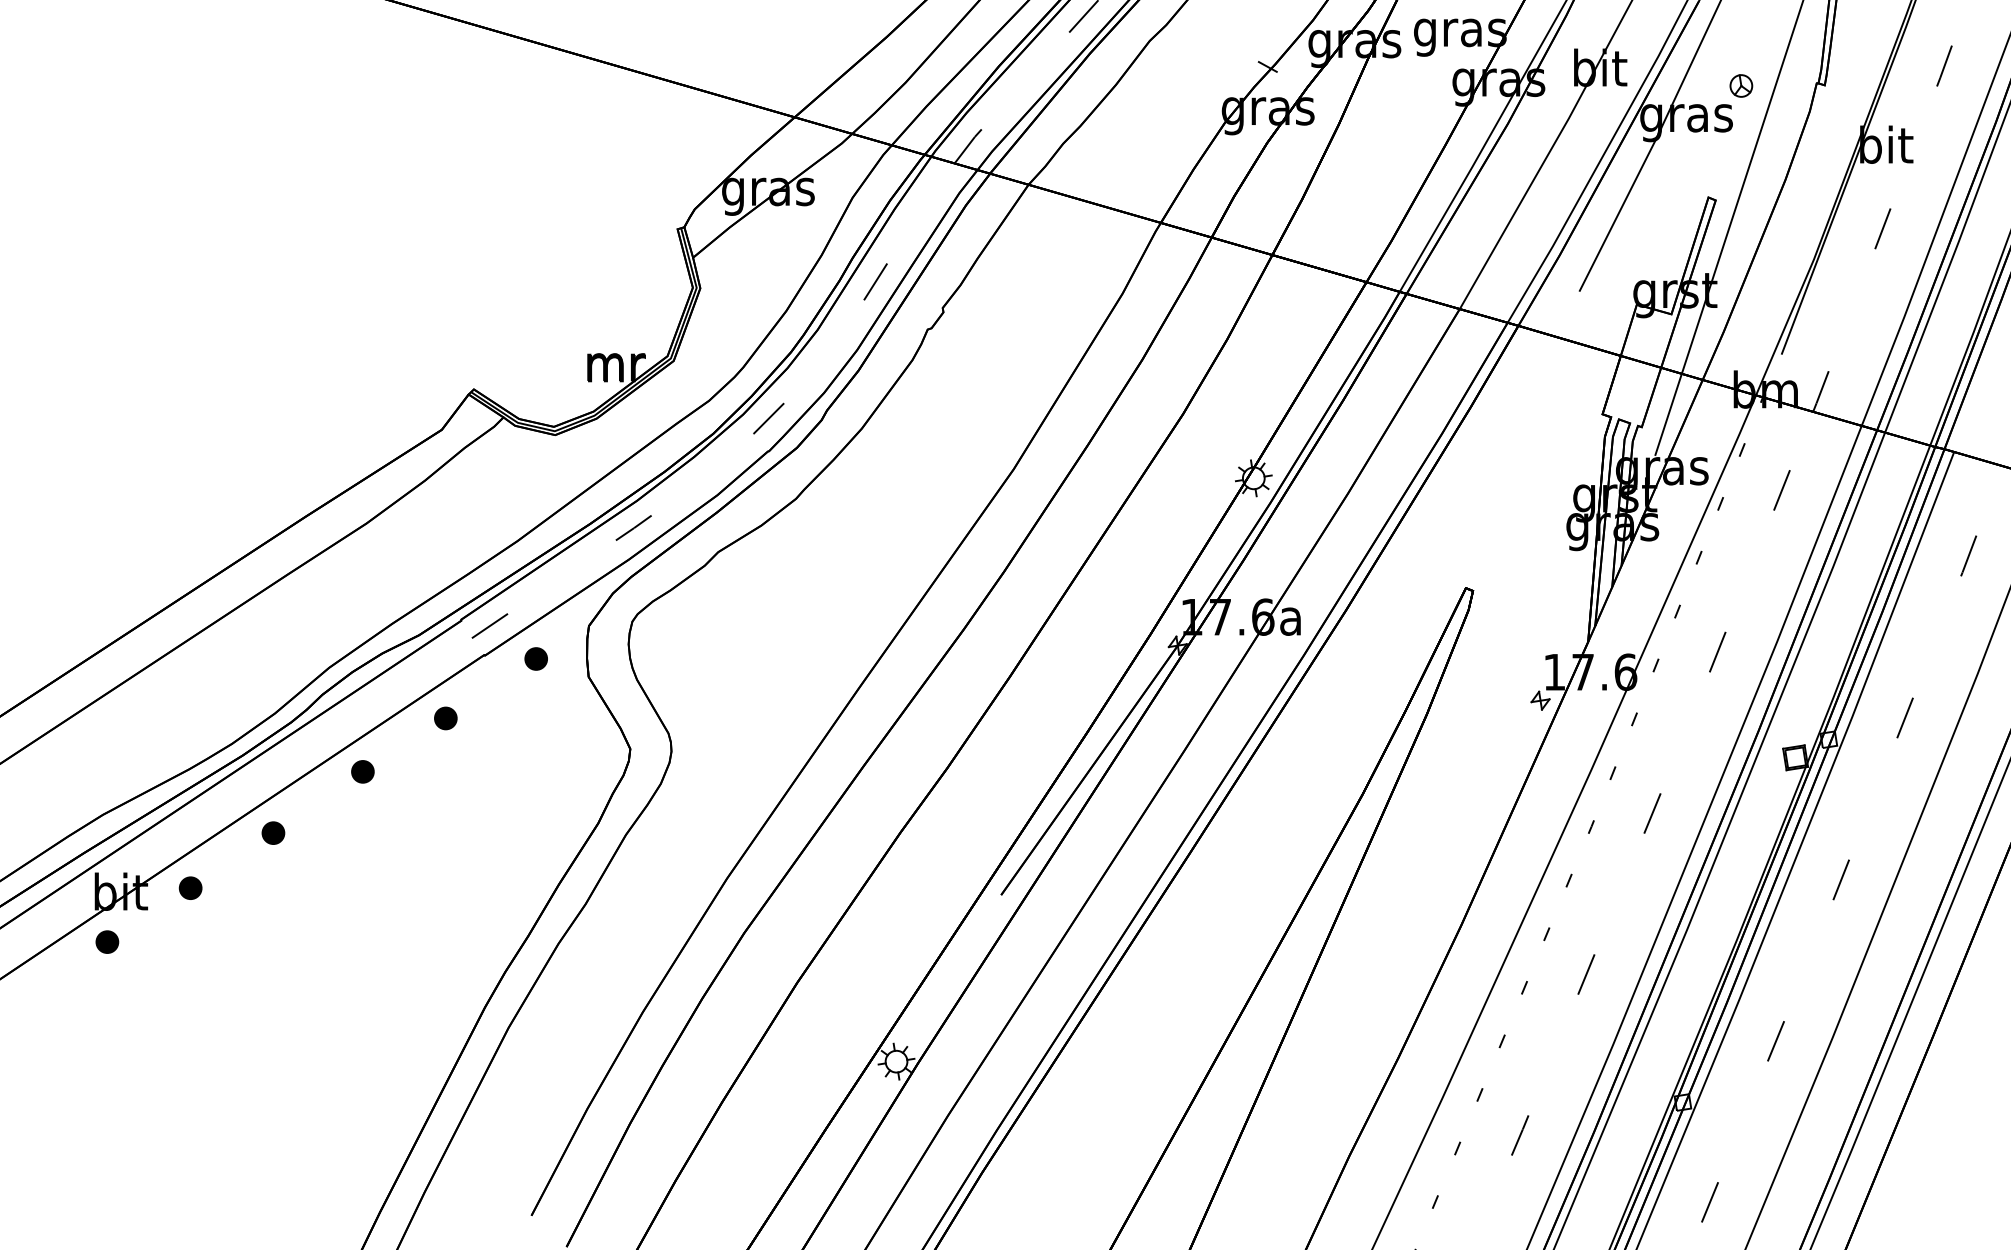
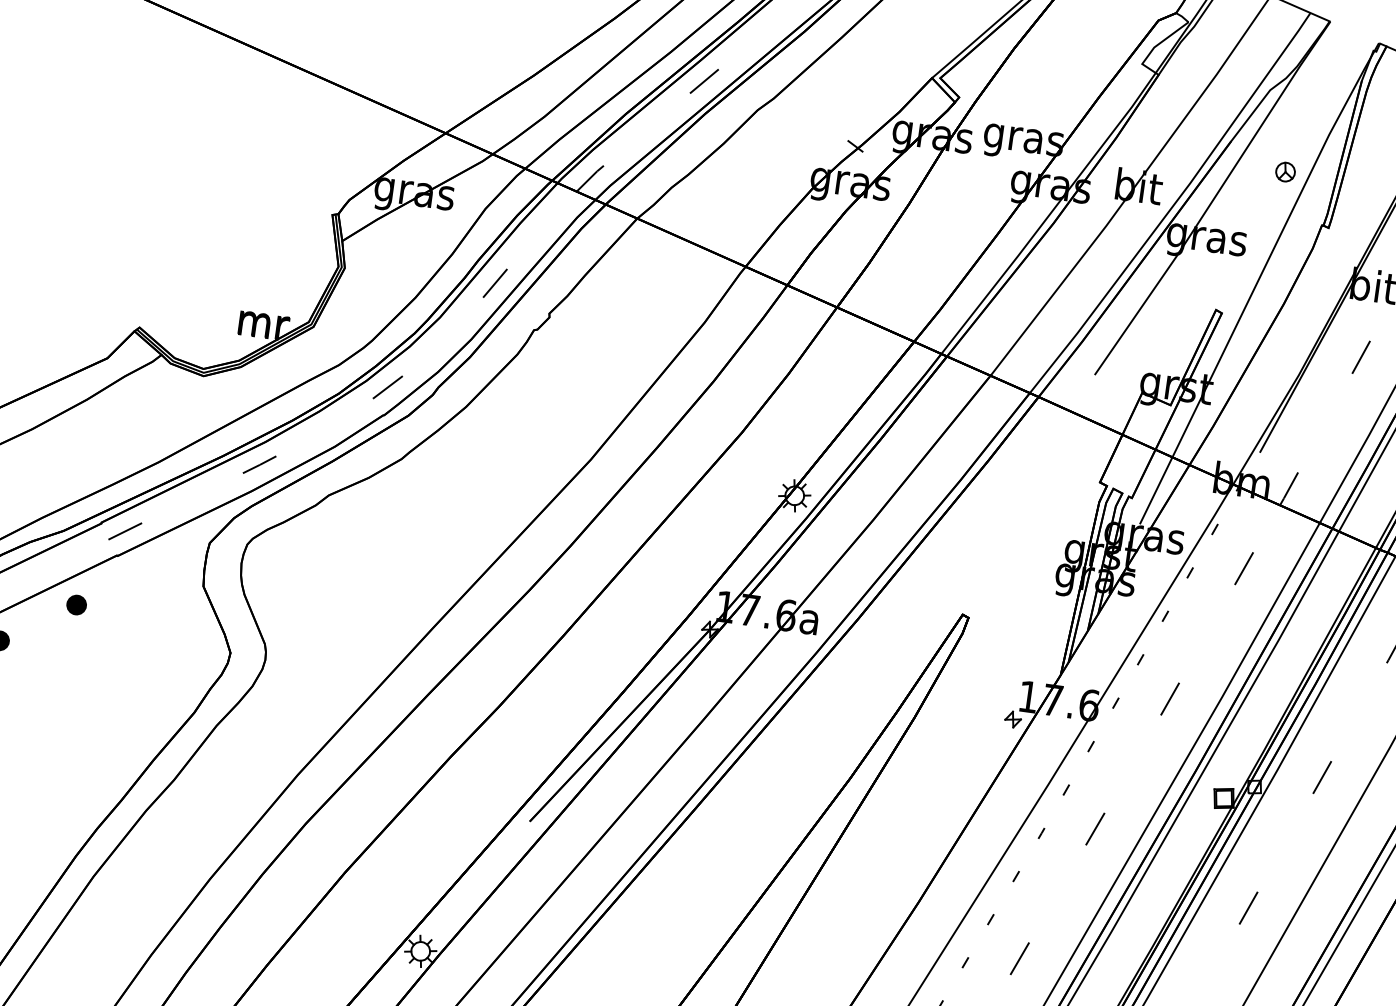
part: (1741, 85) -> (1285, 171), moved
part: (535, 658) -> (160, 564), removed

